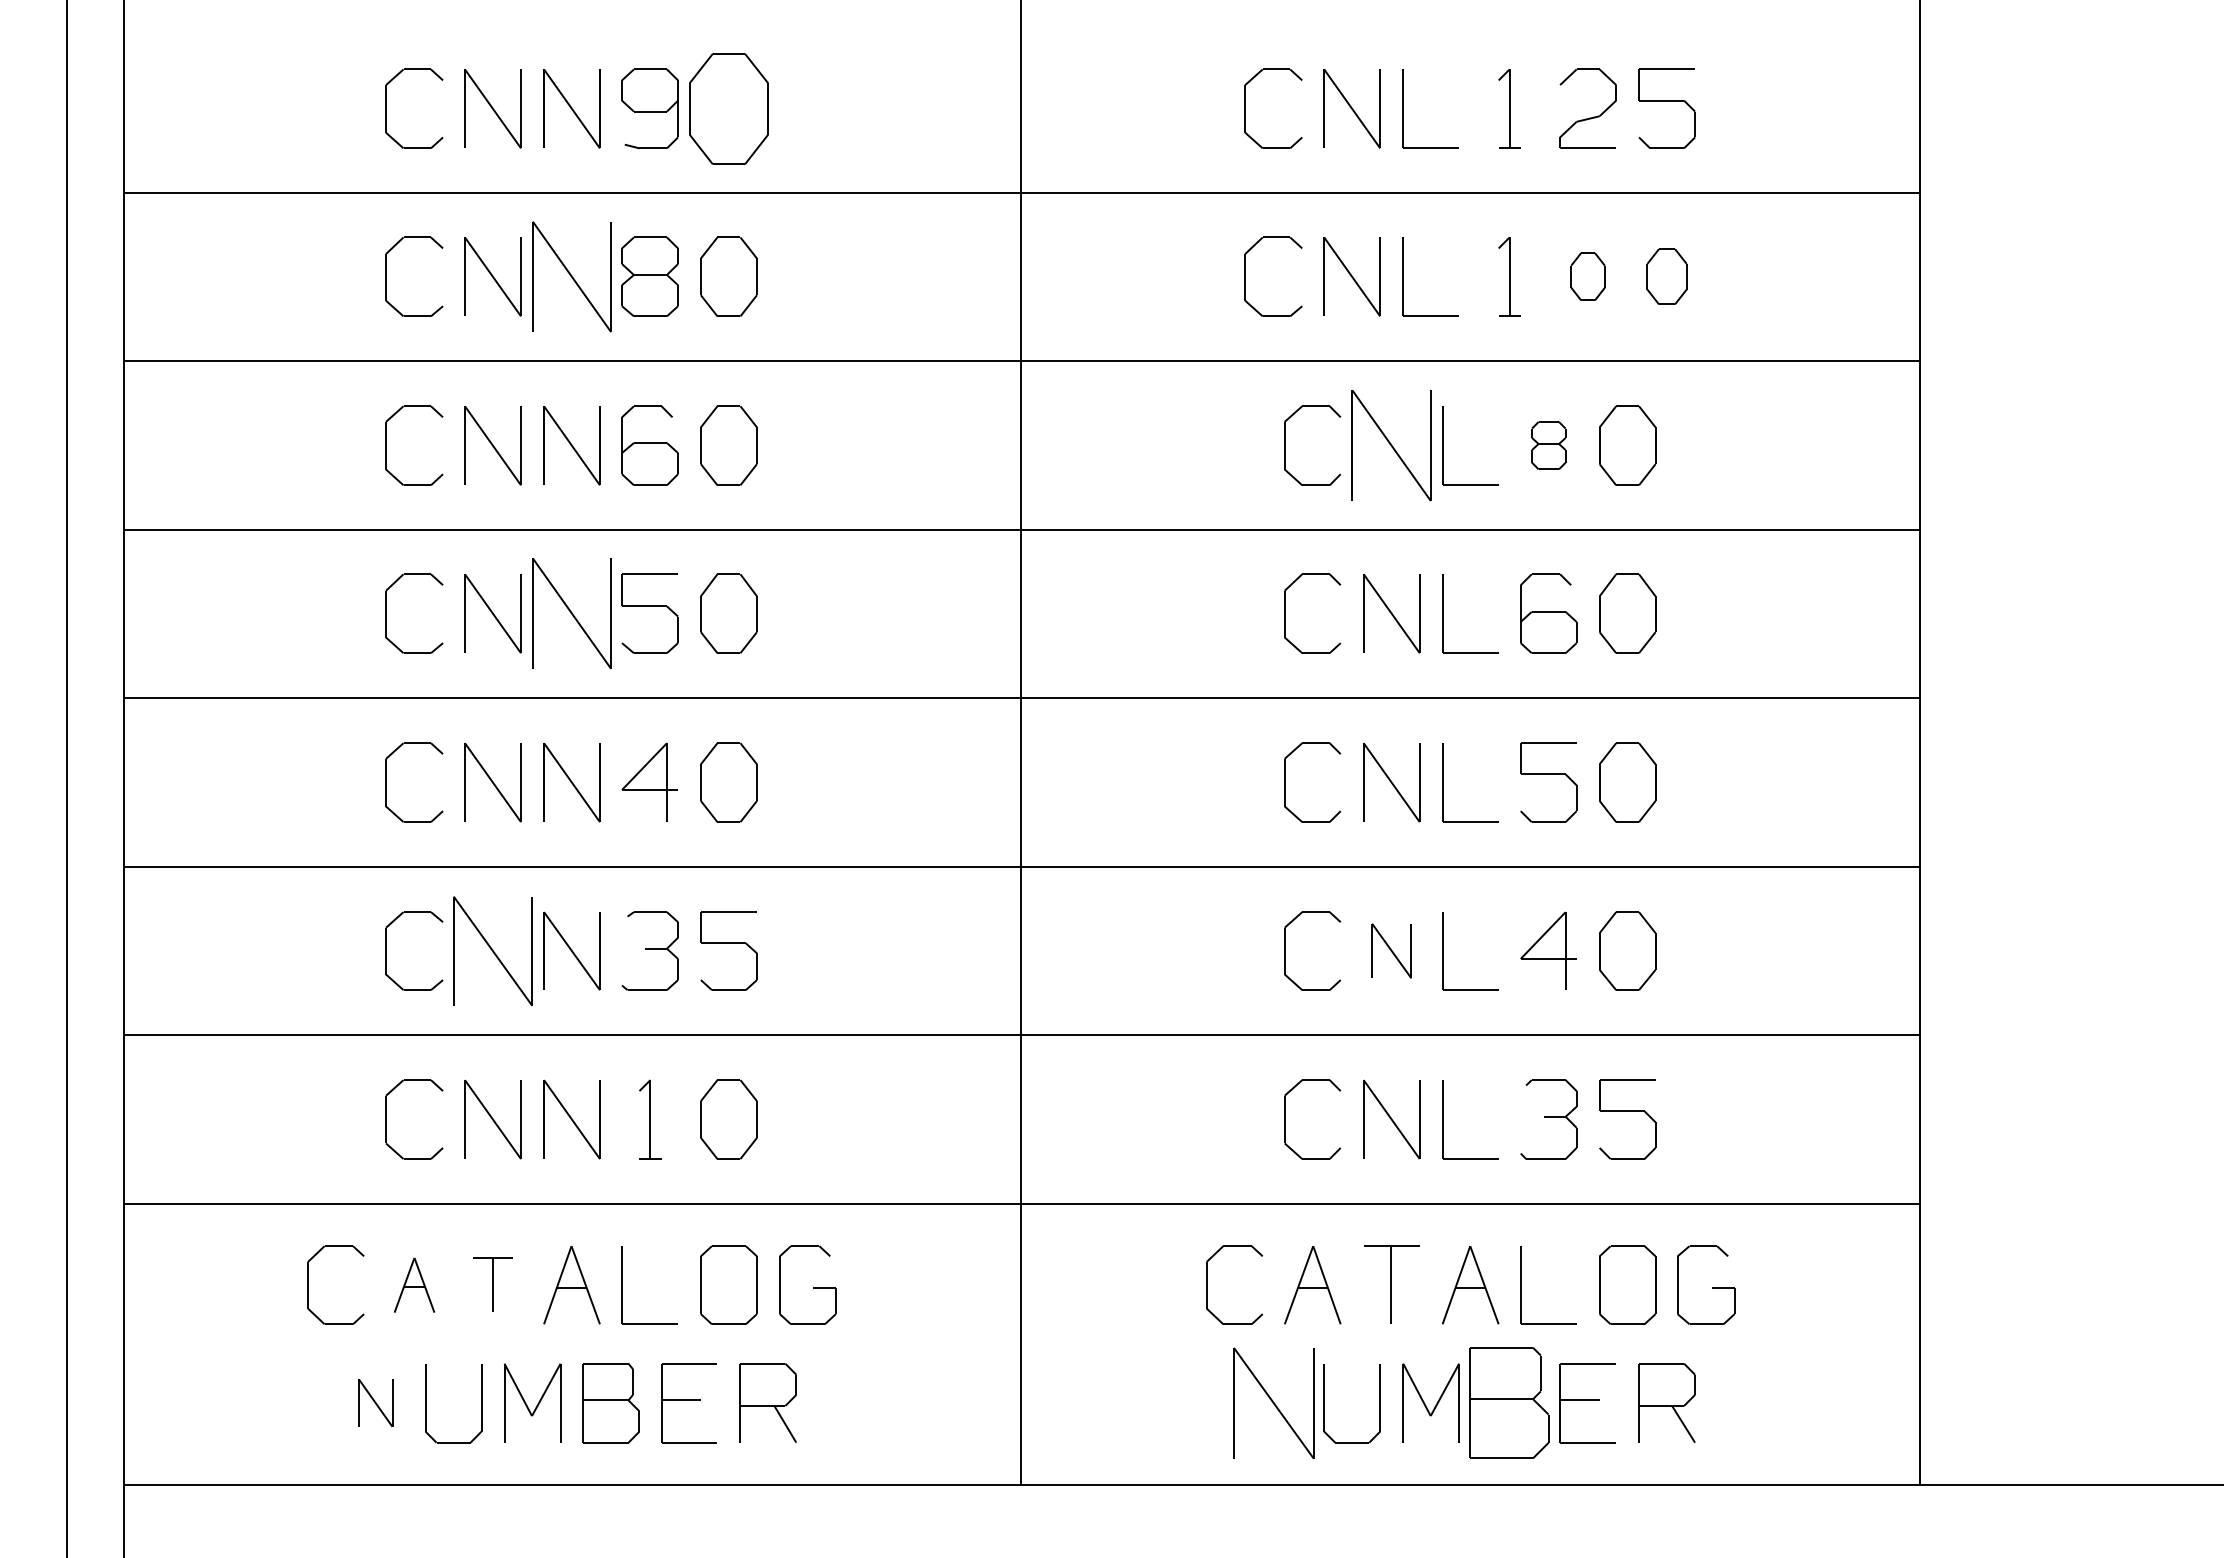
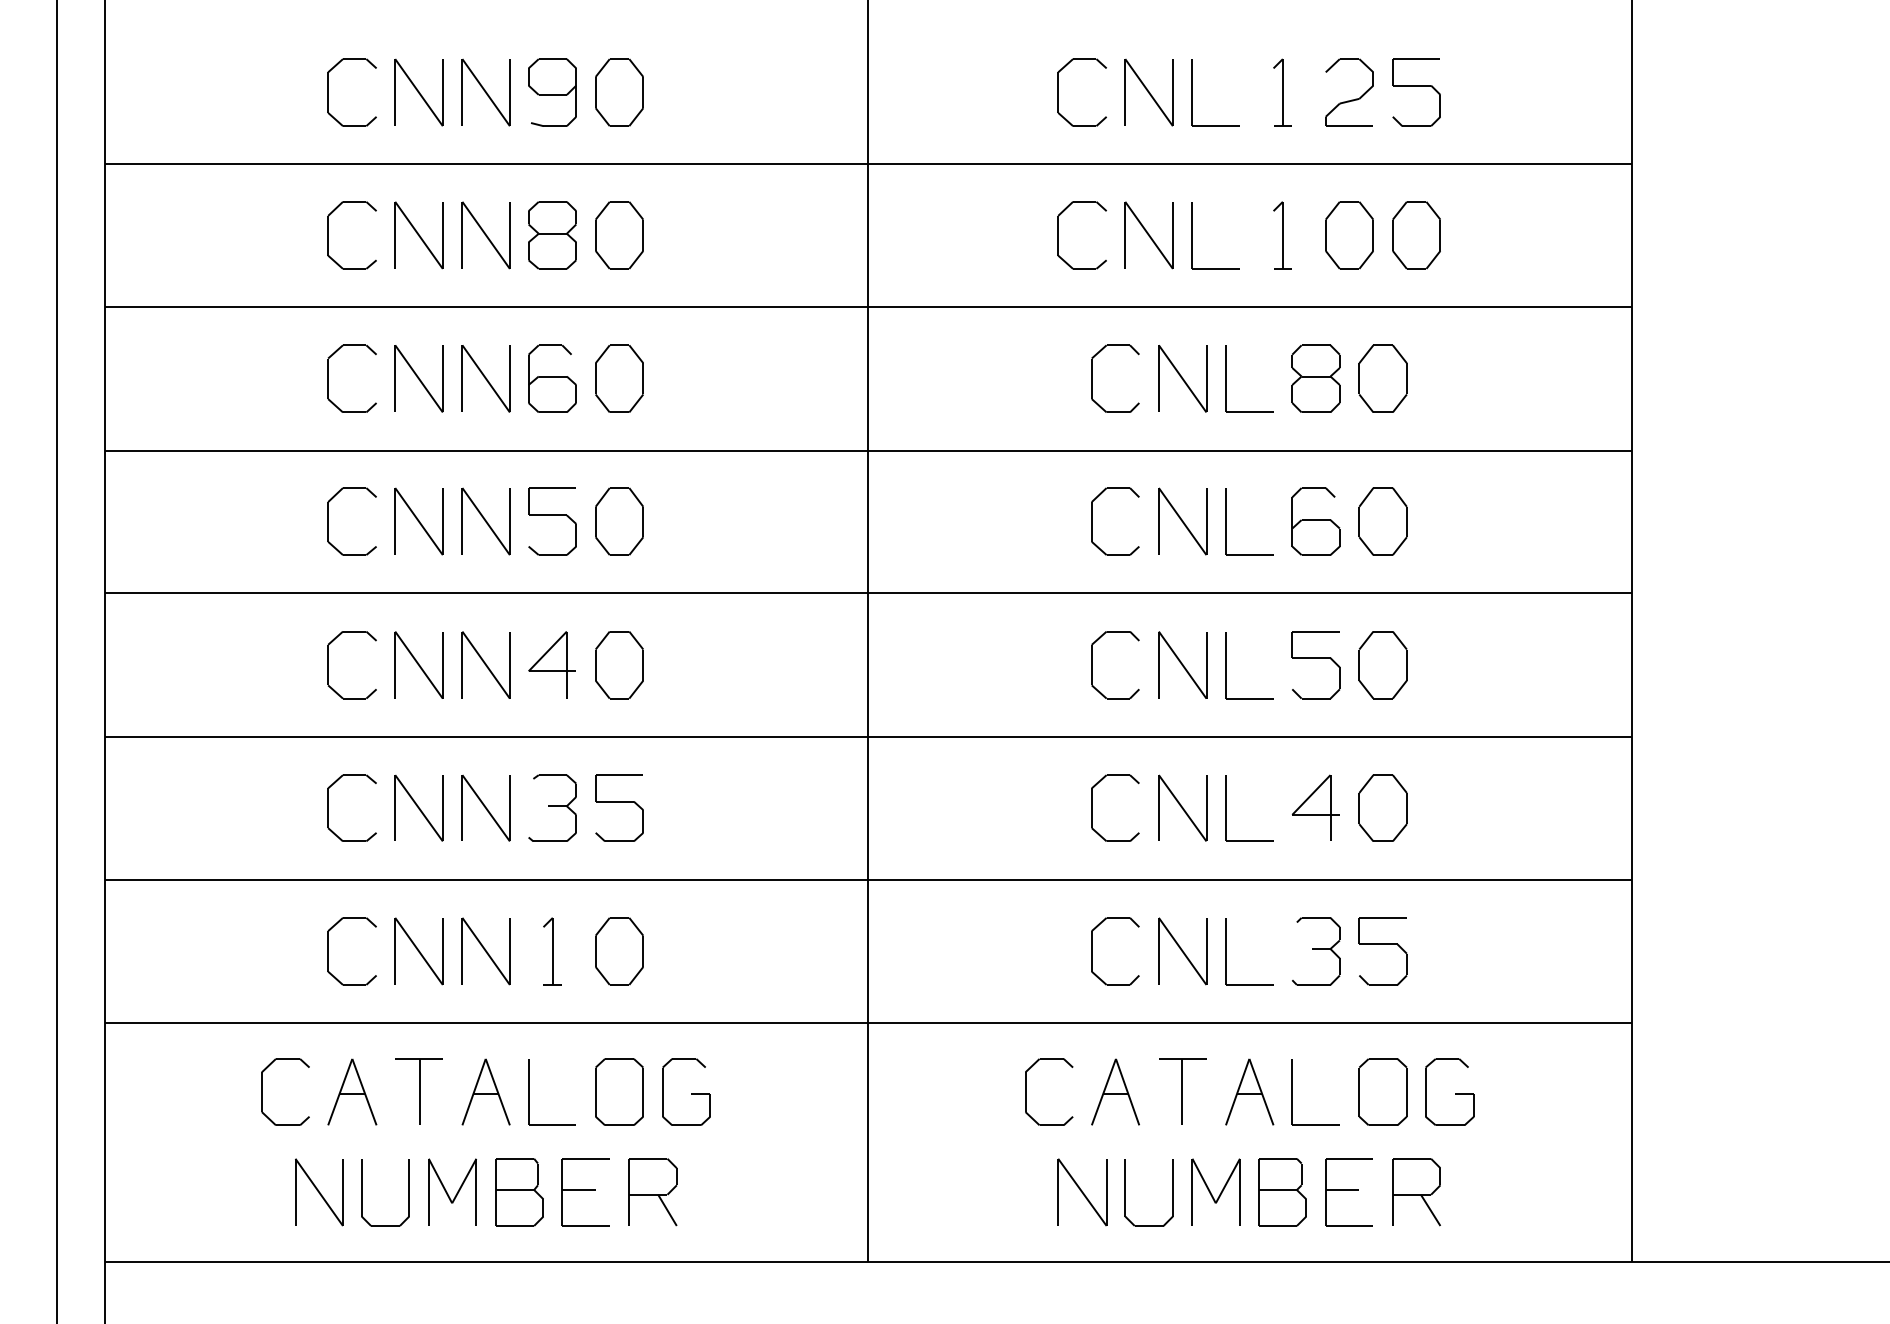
part: (728, 108) -> (619, 92), size x0.71
part: (571, 276) -> (485, 235), size x0.71
part: (1587, 276) -> (1349, 235), size x1.67
part: (1666, 276) -> (1416, 235), size x1.43
part: (1391, 445) -> (1182, 378), size x0.71
part: (1548, 445) -> (1315, 378), size x1.67
part: (571, 613) -> (485, 521), size x0.71
part: (492, 950) -> (418, 807), size x0.71
part: (1391, 950) -> (1182, 807), size x1.43
part: (492, 1284) -> (418, 1091), size x1.43
part: (414, 1285) -> (352, 1092), size x1.43
part: (375, 1402) -> (319, 1191), size x1.67
part: (1273, 1402) -> (1082, 1191), size x0.71
part: (1508, 1403) -> (1281, 1192), size x0.71

